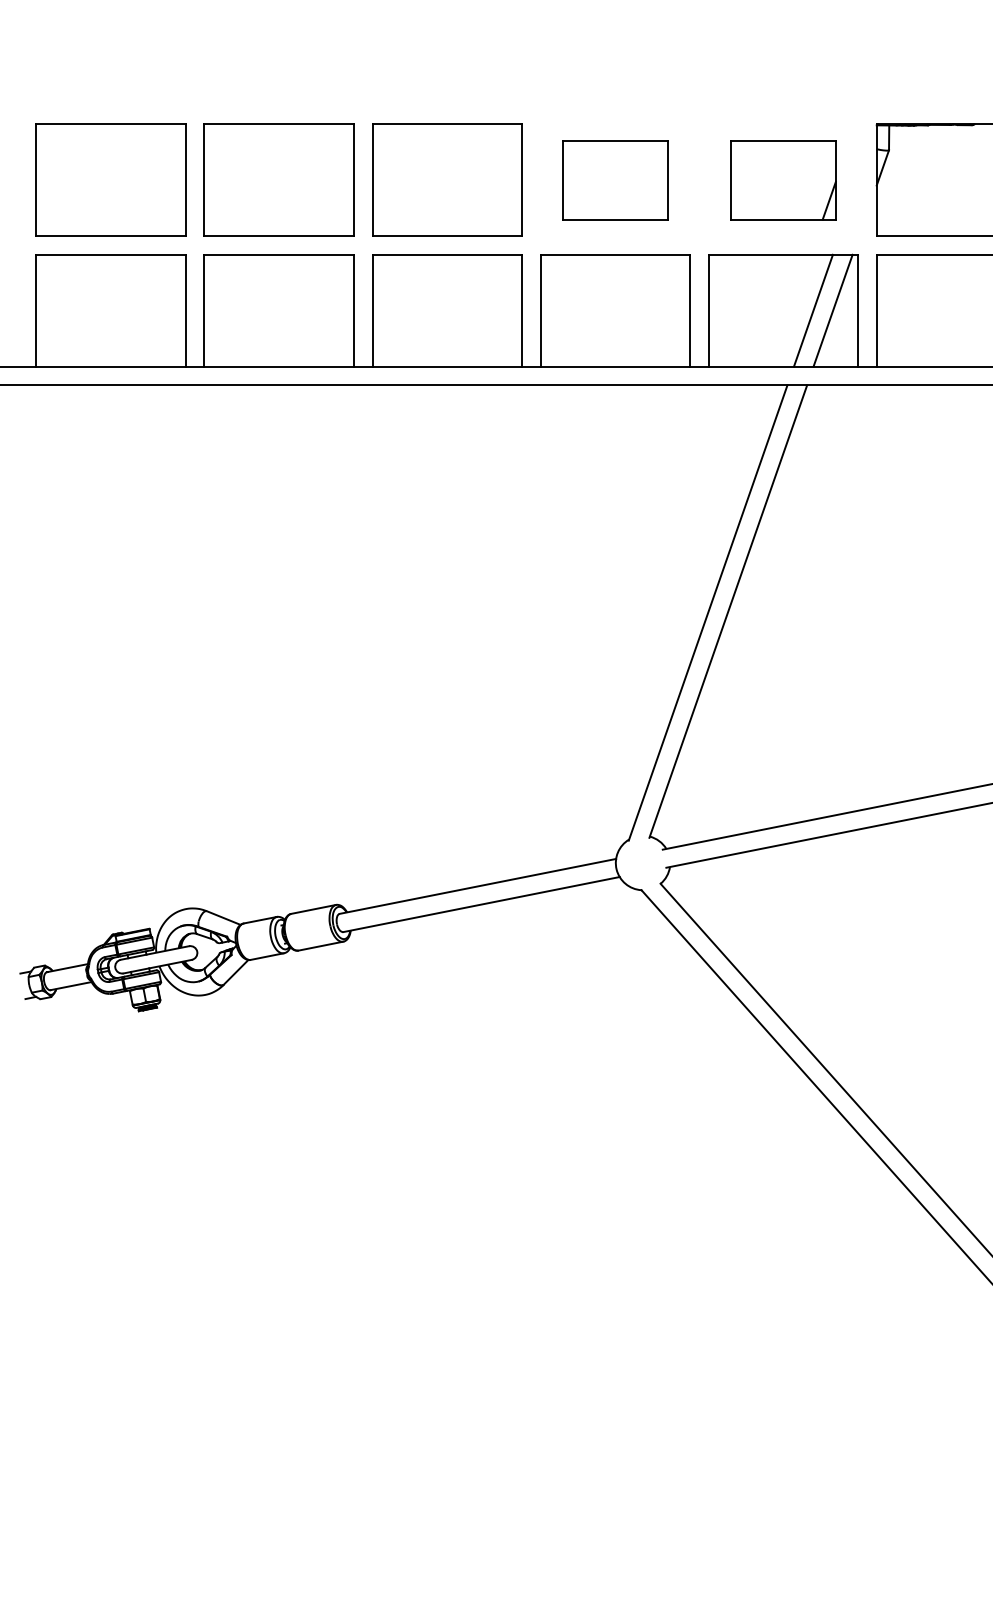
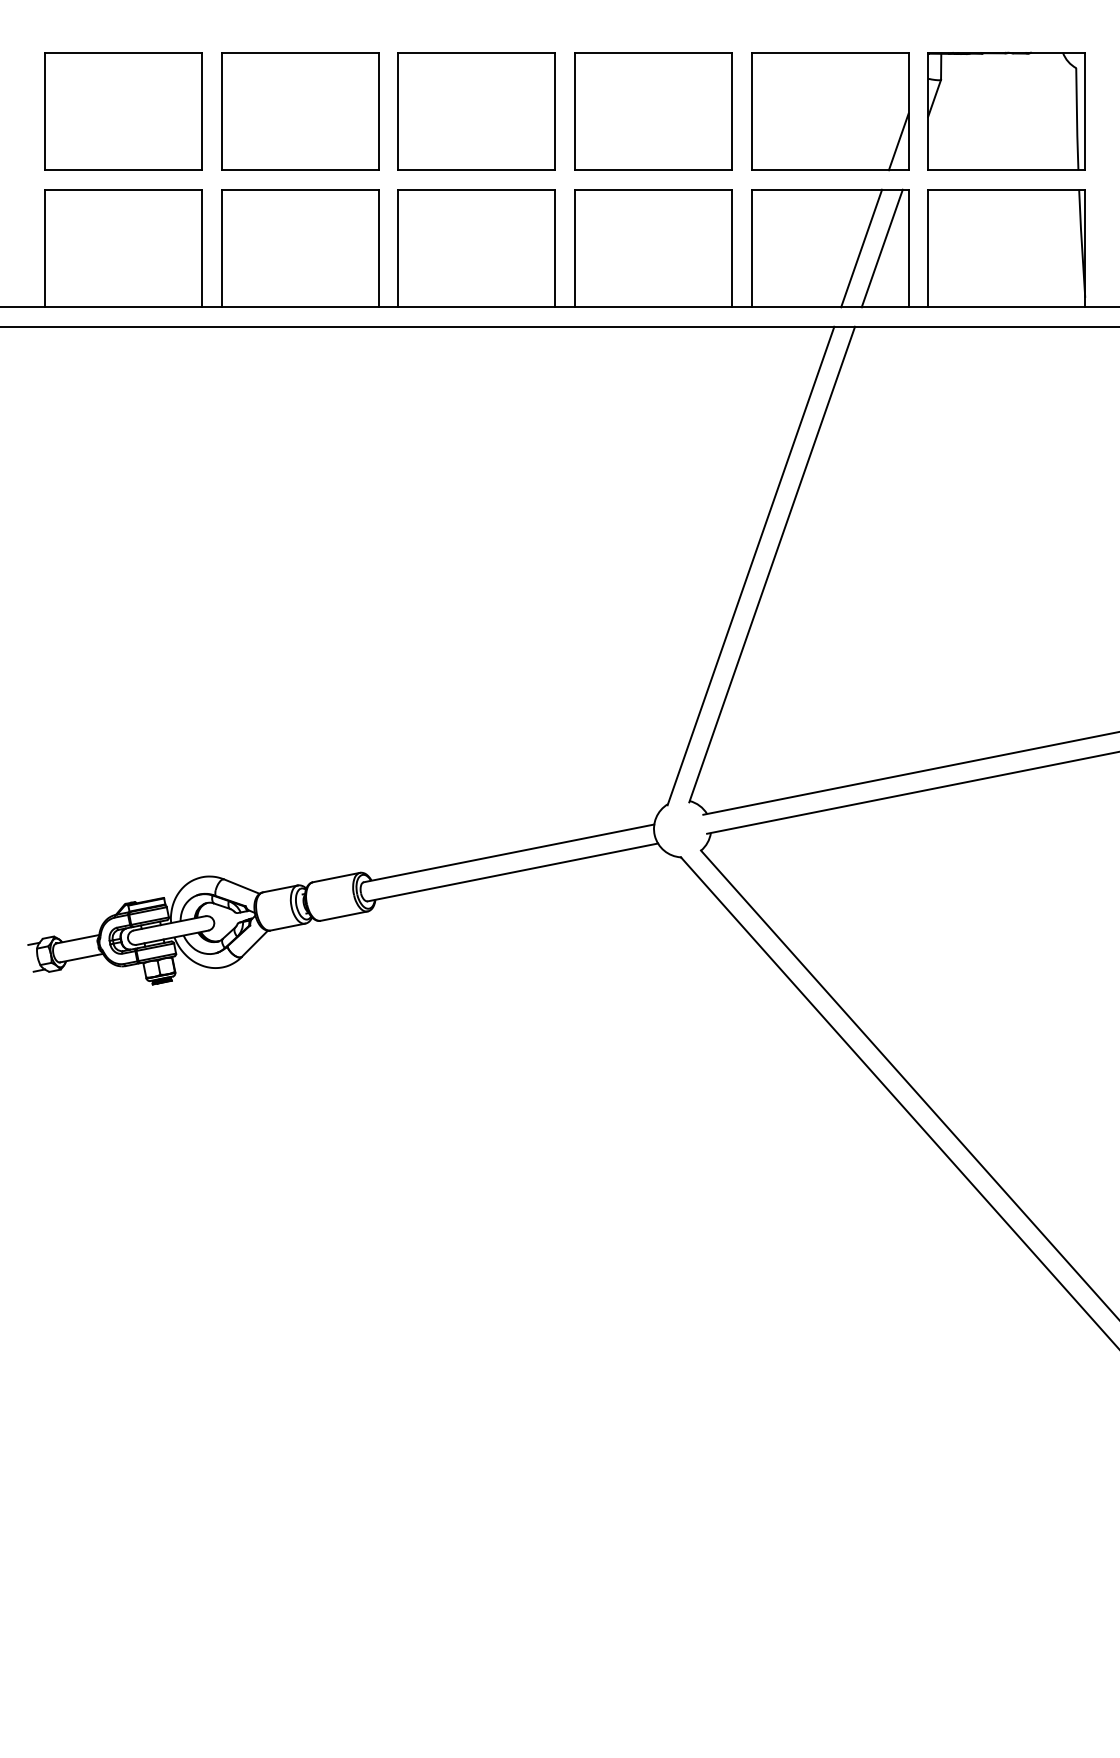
part: (615, 180) -> (653, 111), size x1.43
part: (783, 180) -> (830, 111), size x1.43

